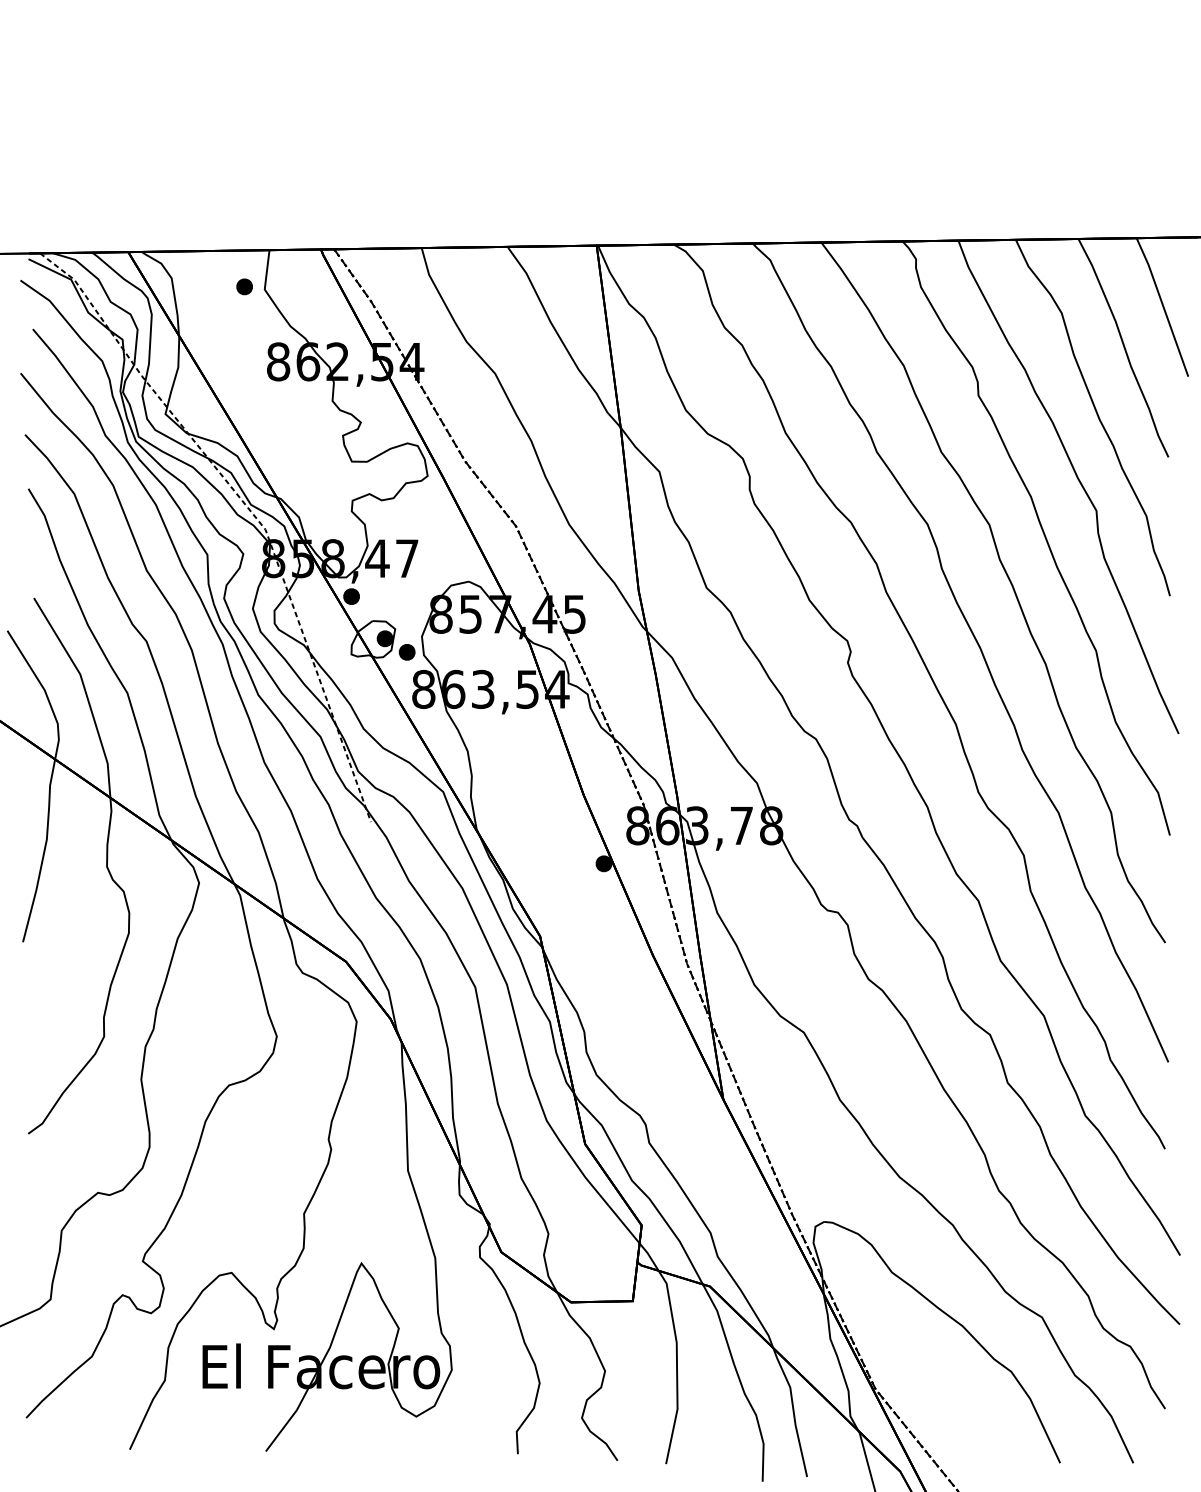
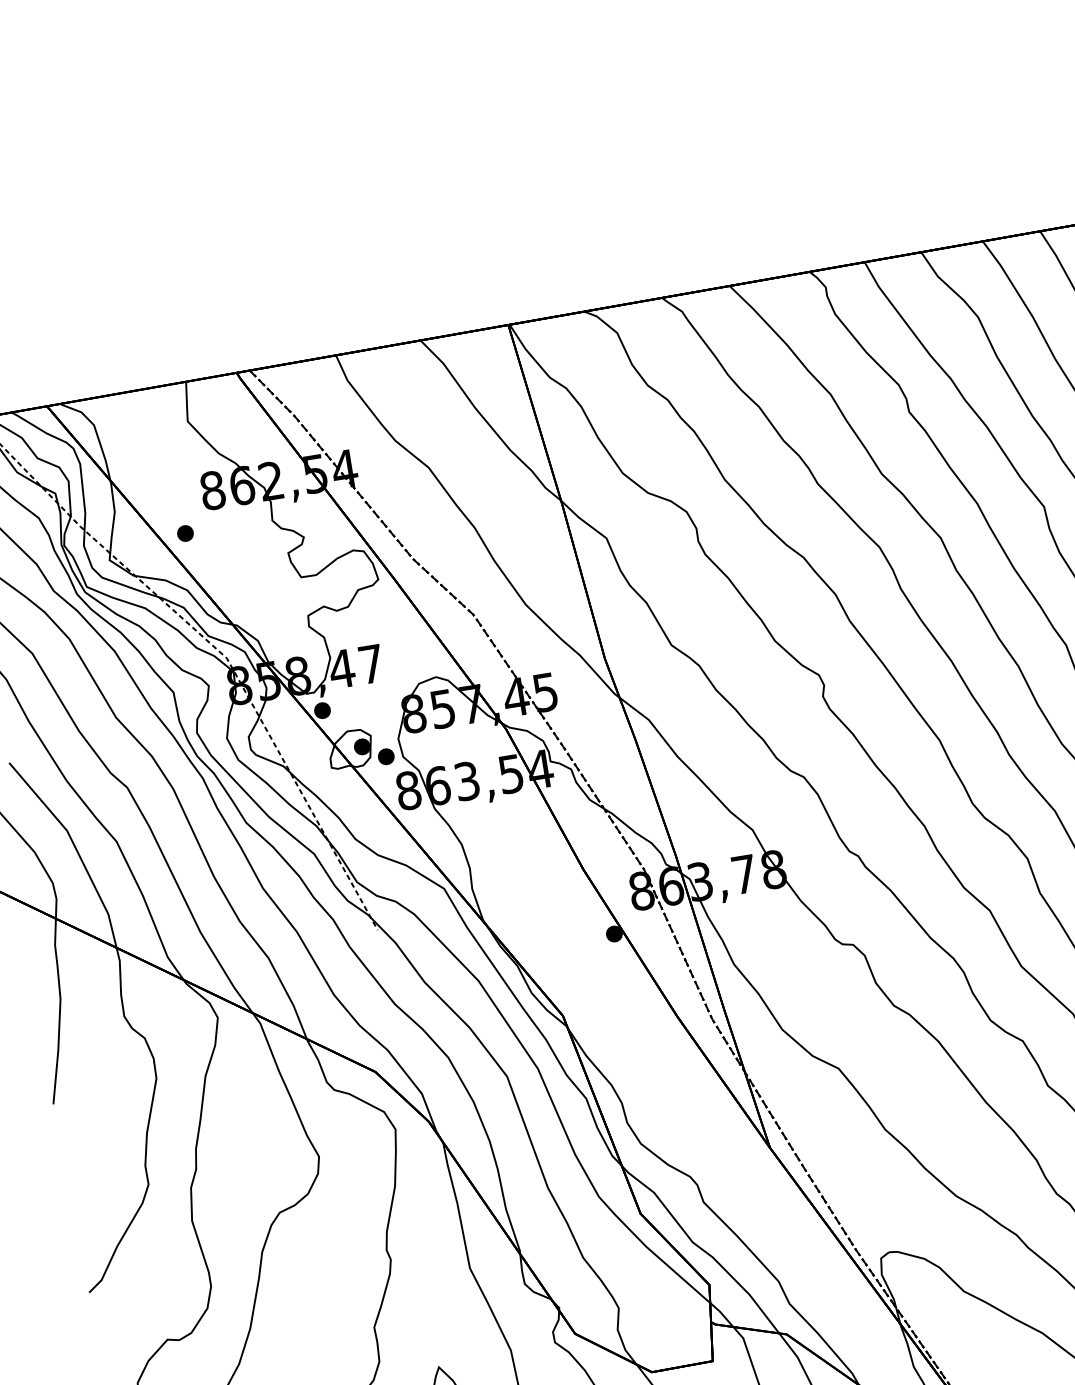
part: (244, 286) -> (185, 533), moved

